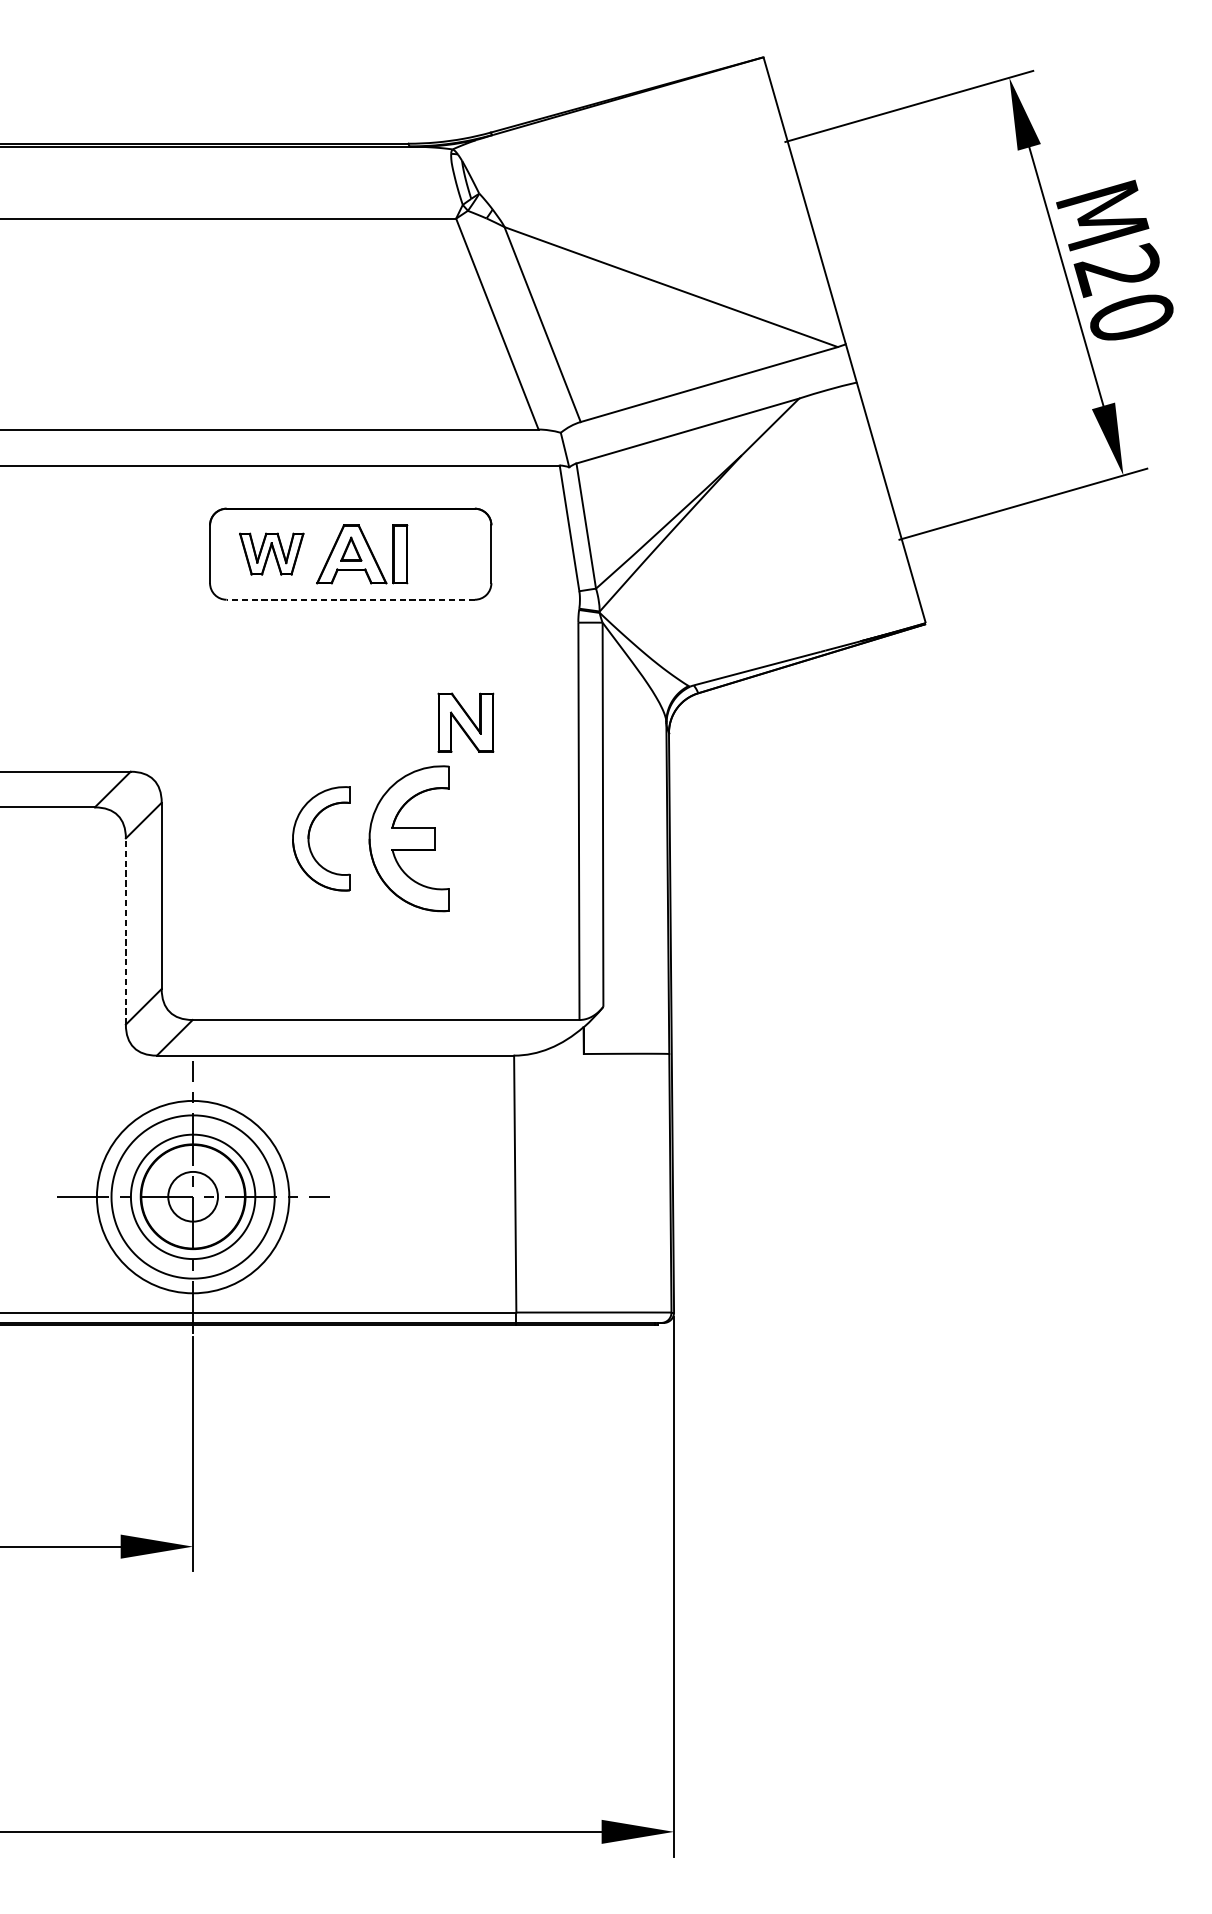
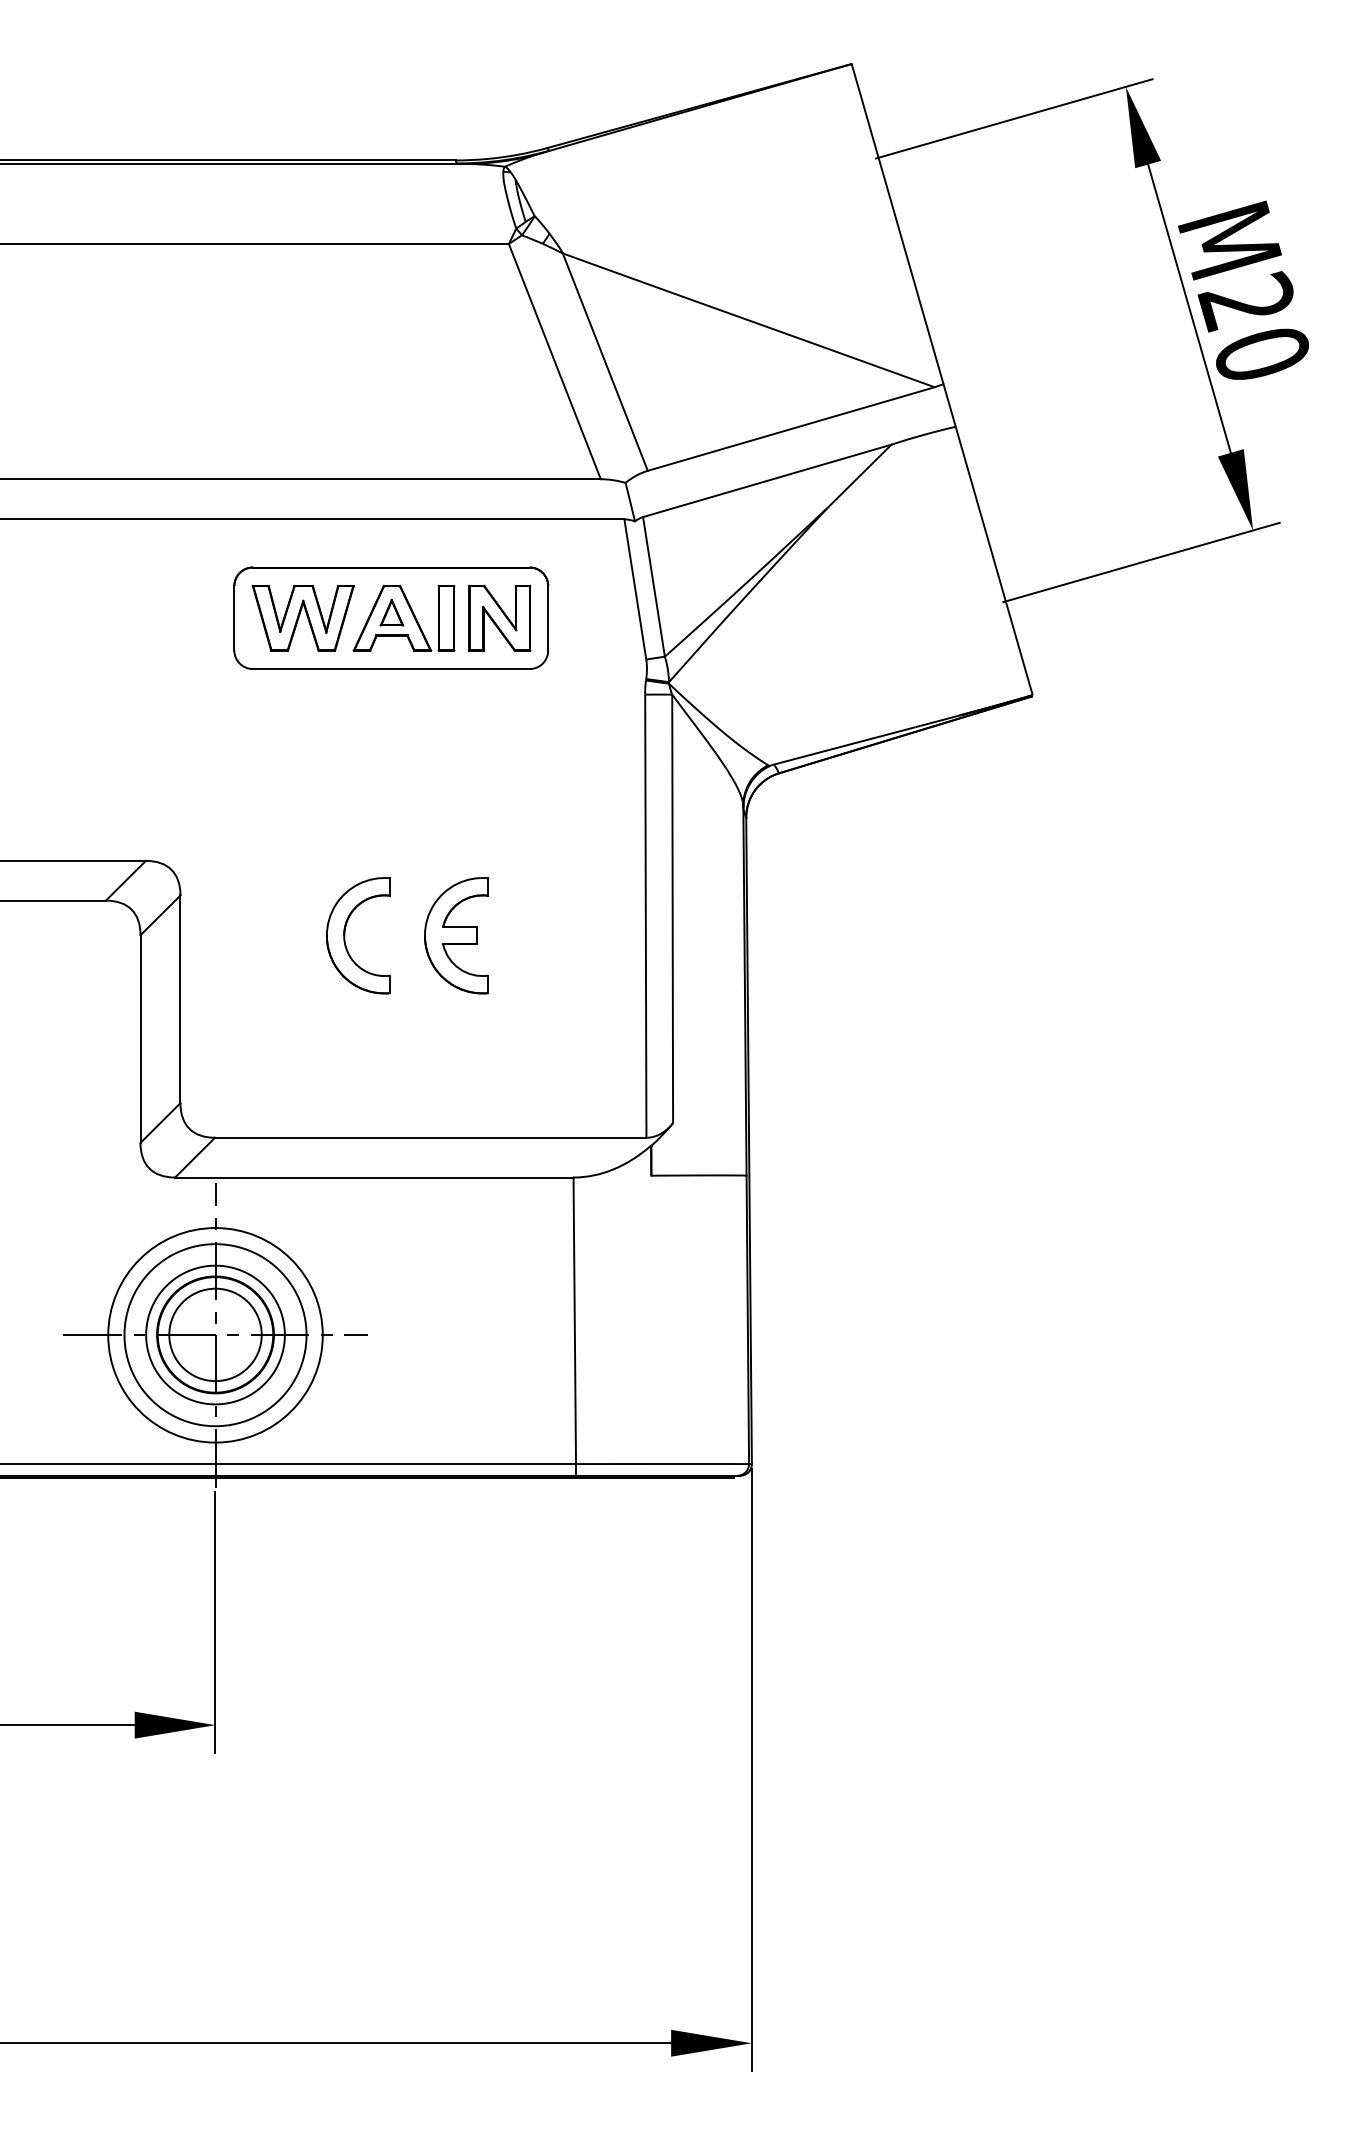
part: (271, 553) -> (302, 617), size x1.43
line: (350, 600) -> (390, 669), dashed -> solid
part: (465, 722) -> (499, 617), moved
part: (409, 838) -> (456, 935), size x0.71
line: (125, 931) -> (140, 1039), dashed -> solid
circle: (193, 1196) -> (215, 1334), size x1.67

